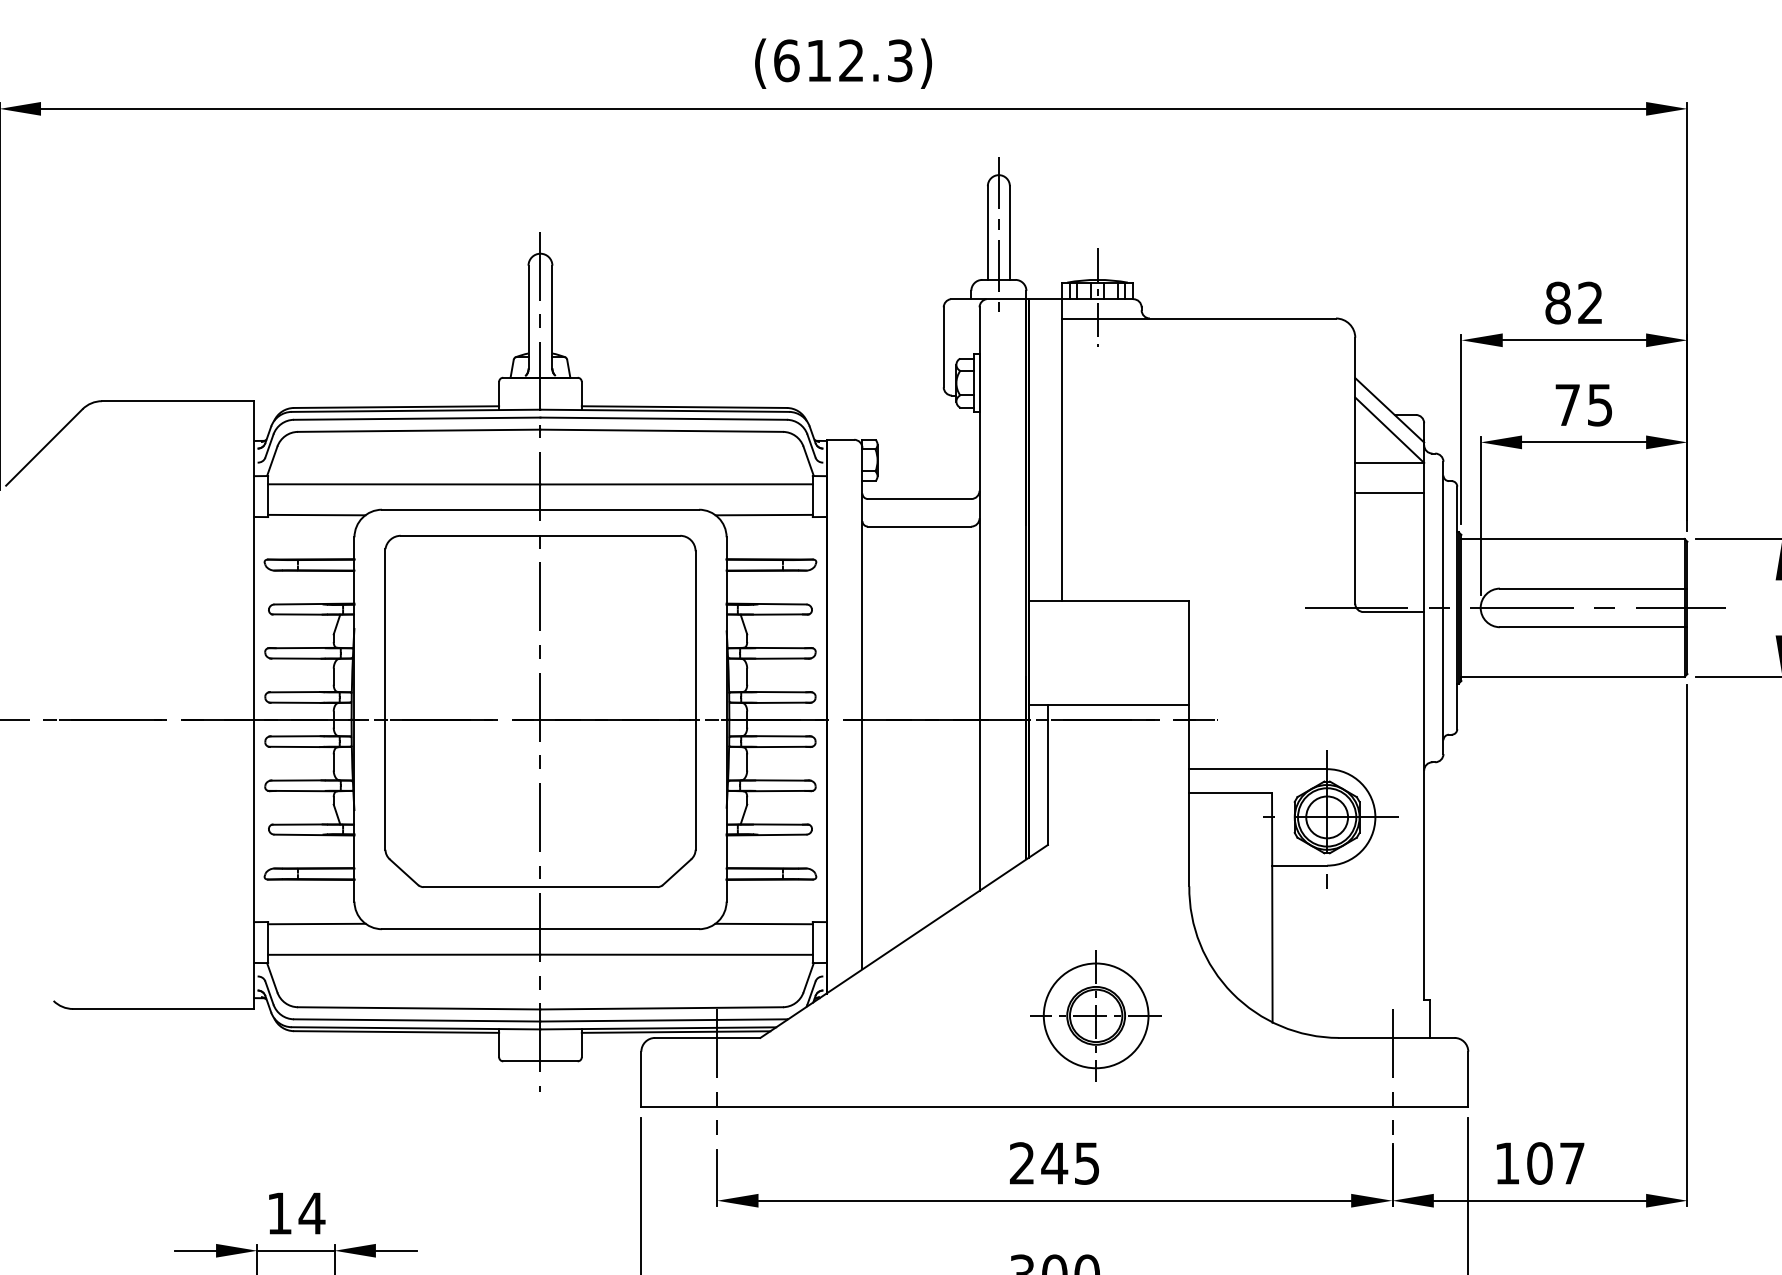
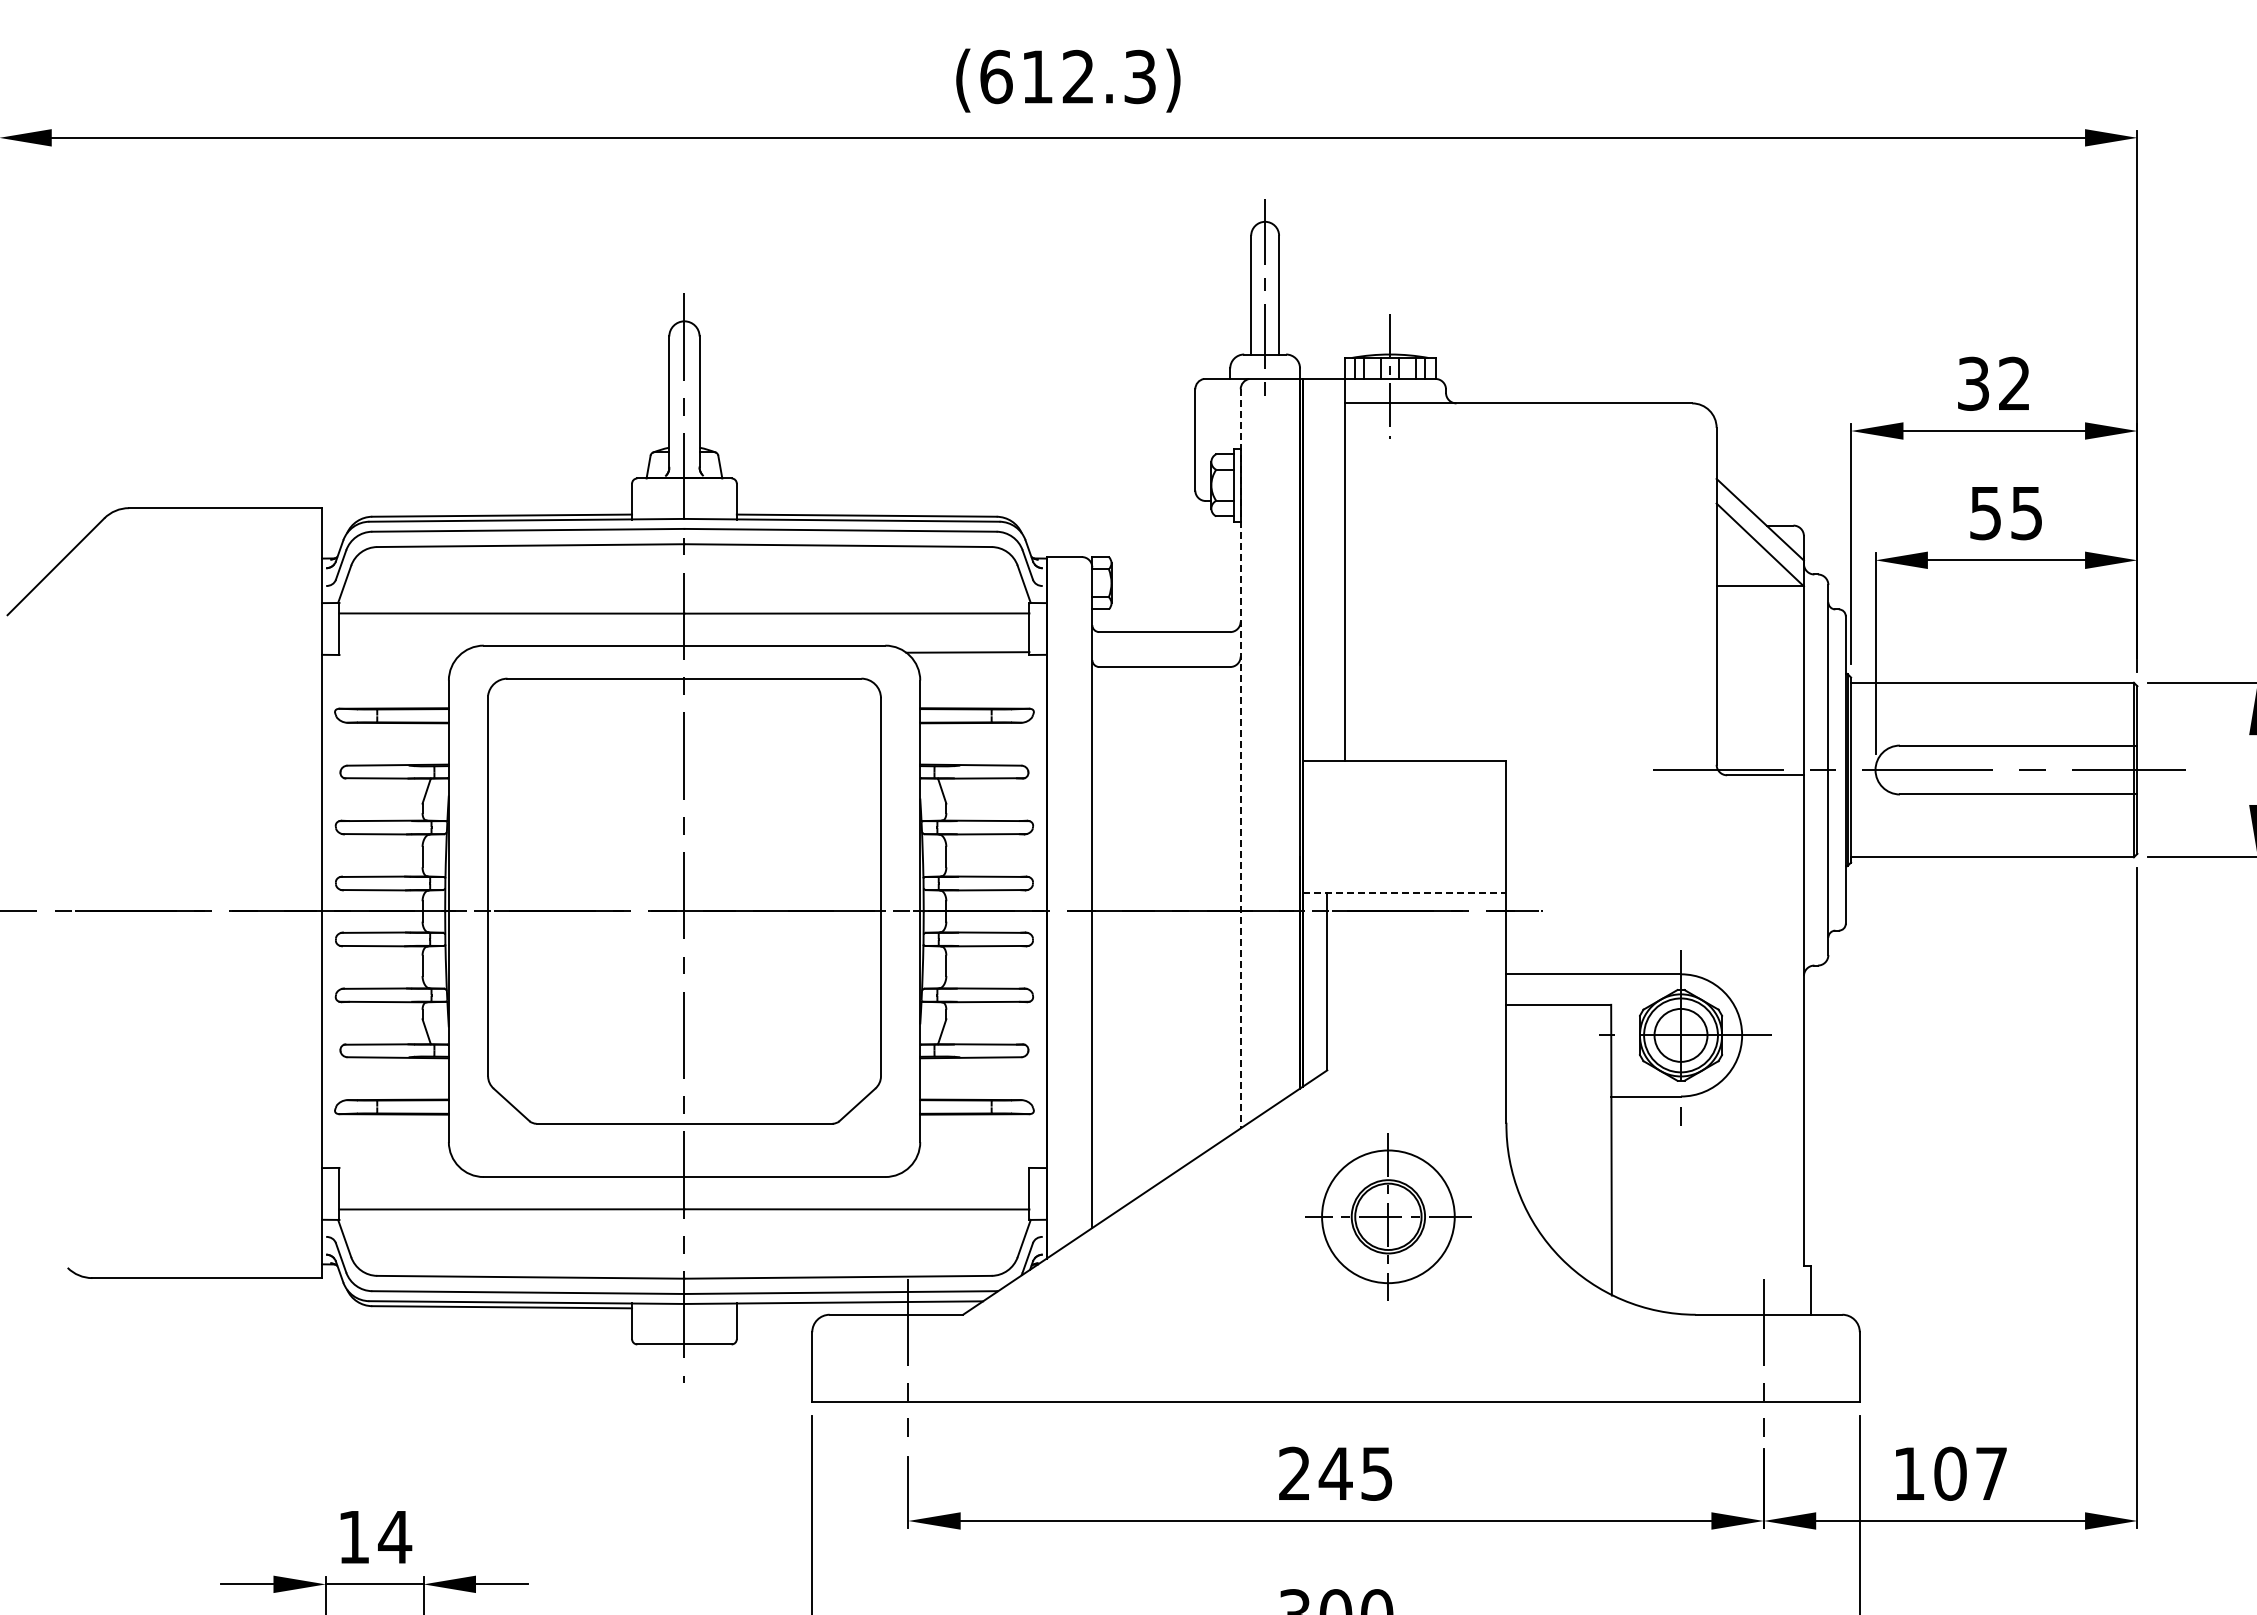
text: (1558, 302) -> (1973, 383), 82 -> 32
text: (1567, 405) -> (1985, 513), 75 -> 55
line: (1389, 493) -> (1759, 624), removed
line: (316, 515) -> (400, 652), removed
line: (979, 598) -> (1240, 758), solid -> dashed
line: (1108, 704) -> (1404, 892), solid -> dashed
line: (317, 924) -> (401, 1170), removed
line: (763, 924) -> (967, 1170), removed
part: (1096, 1015) -> (1388, 1216), moved
line: (675, 1032) -> (855, 1307), removed

